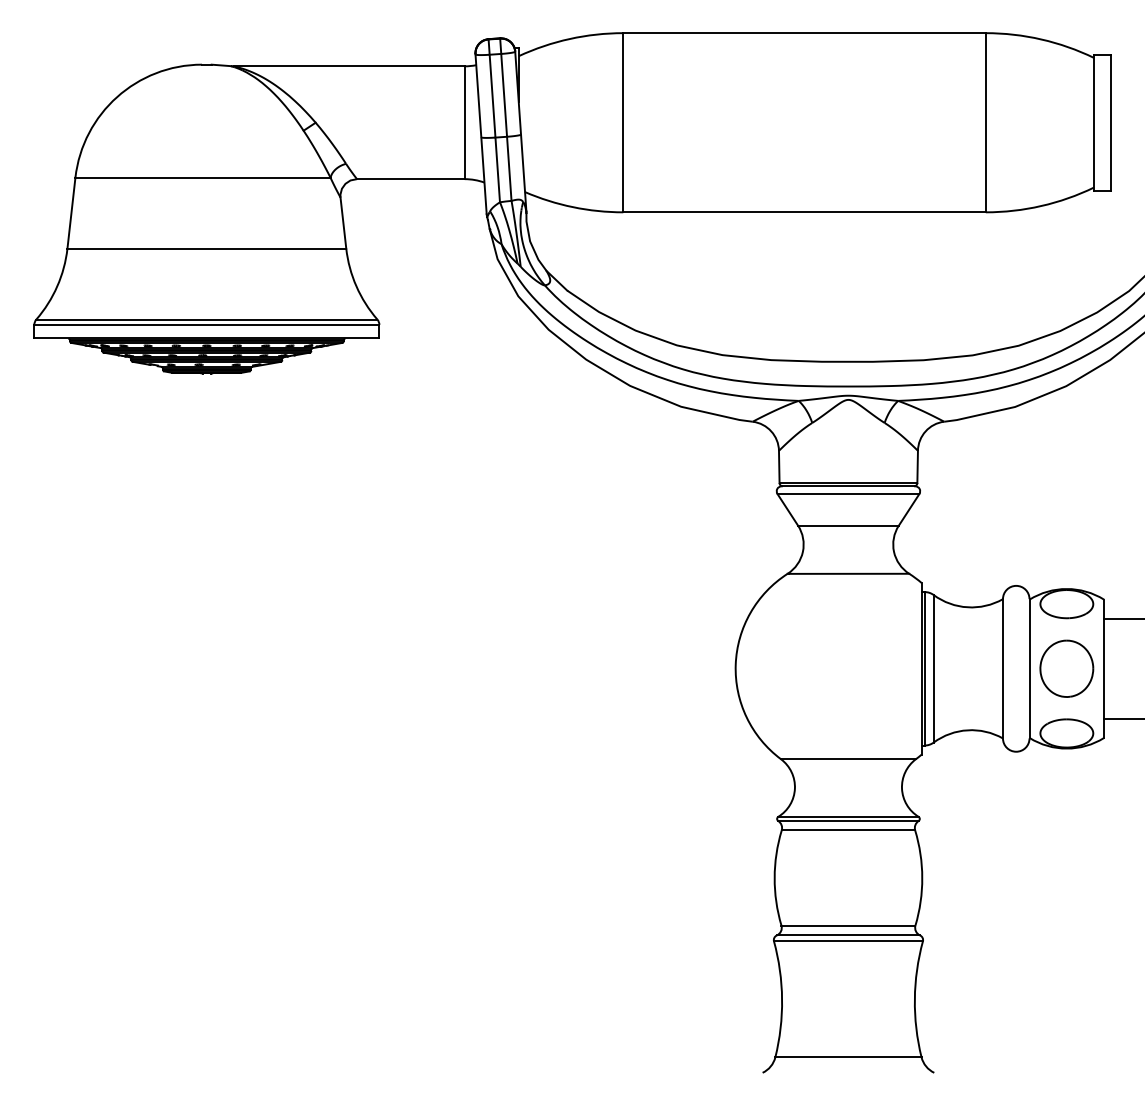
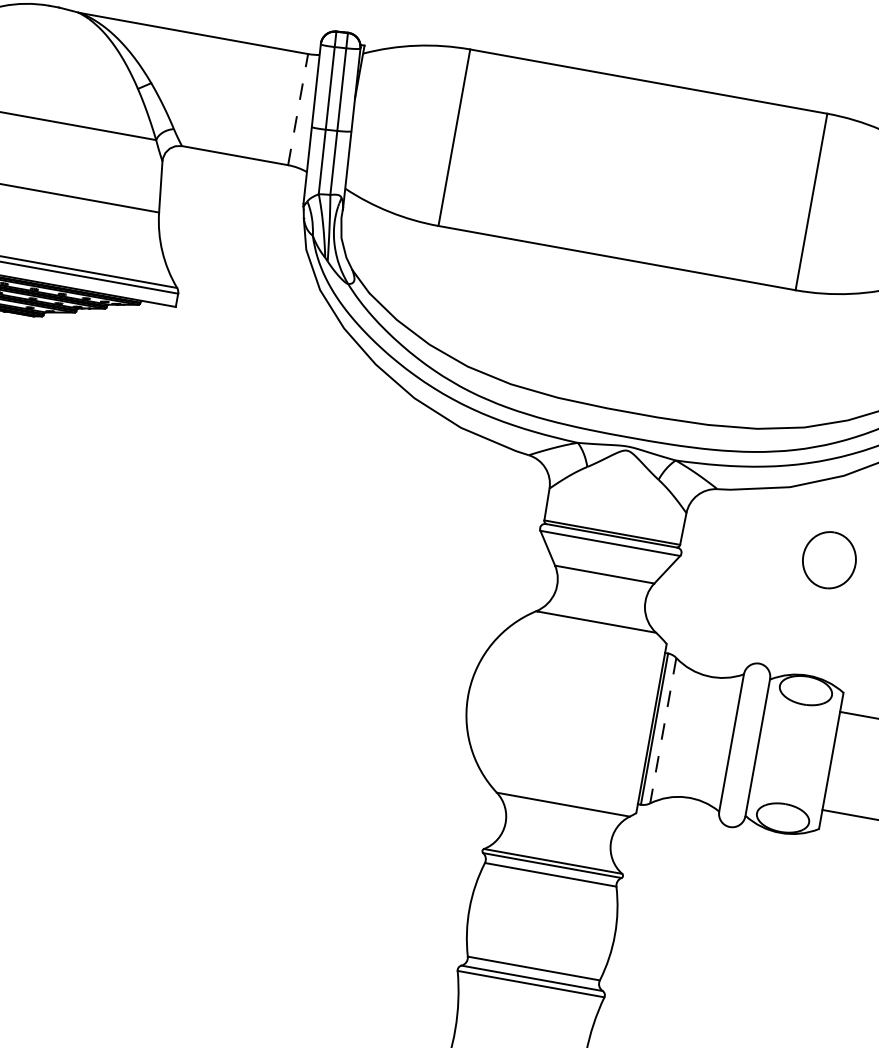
line: (464, 122) -> (297, 109), solid -> dashed
line: (933, 668) -> (663, 730), solid -> dashed
part: (1066, 668) -> (829, 559), moved

